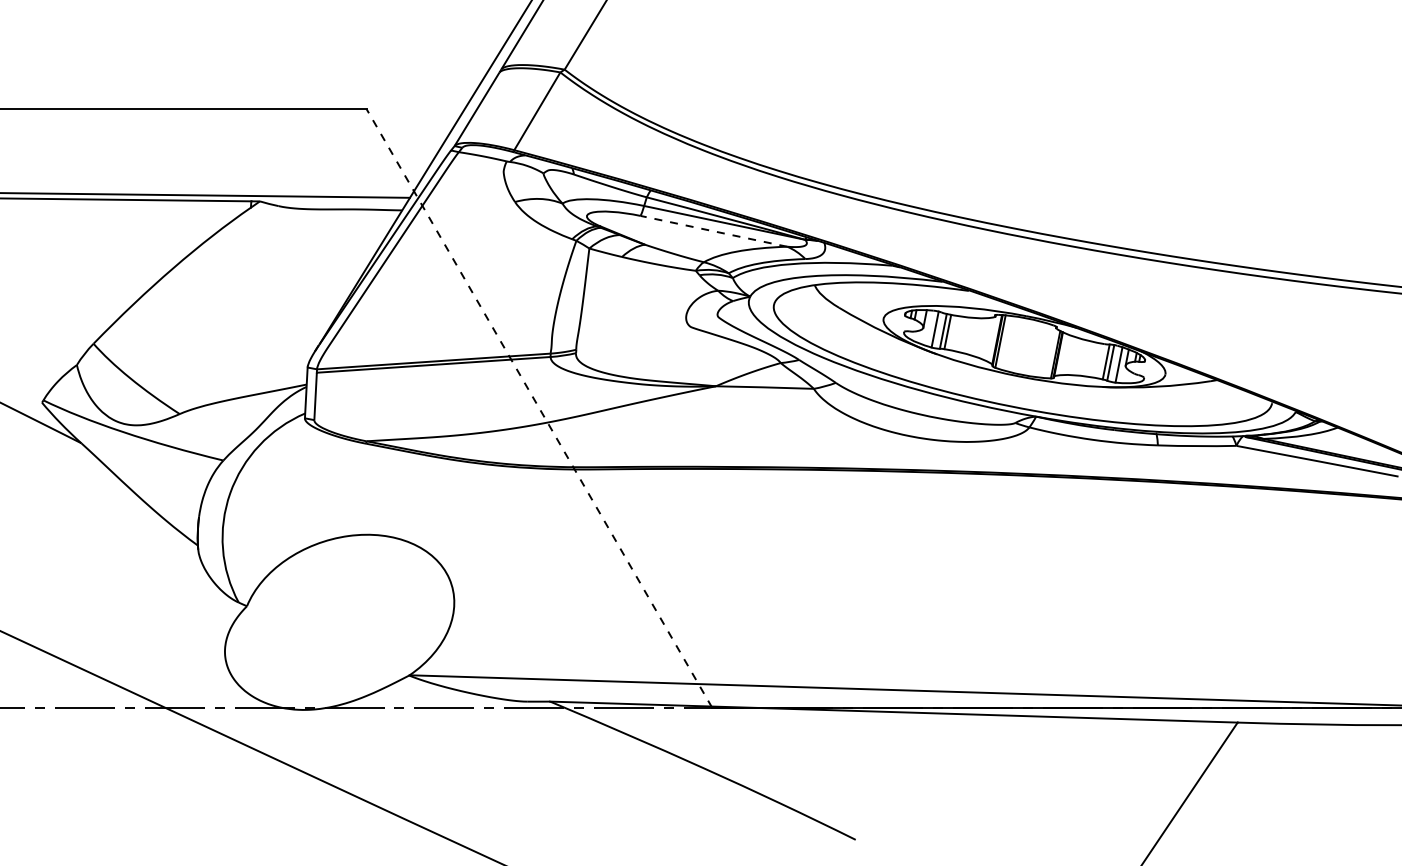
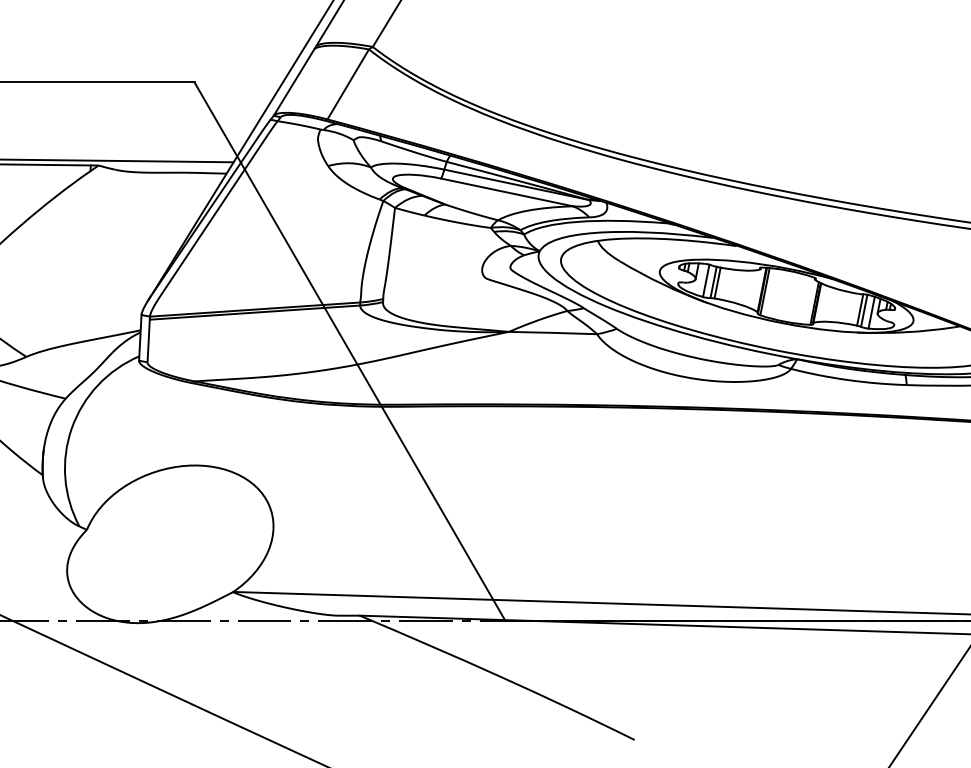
line: (713, 231) -> (506, 192), dashed -> solid
line: (539, 408) -> (350, 351), dashed -> solid

